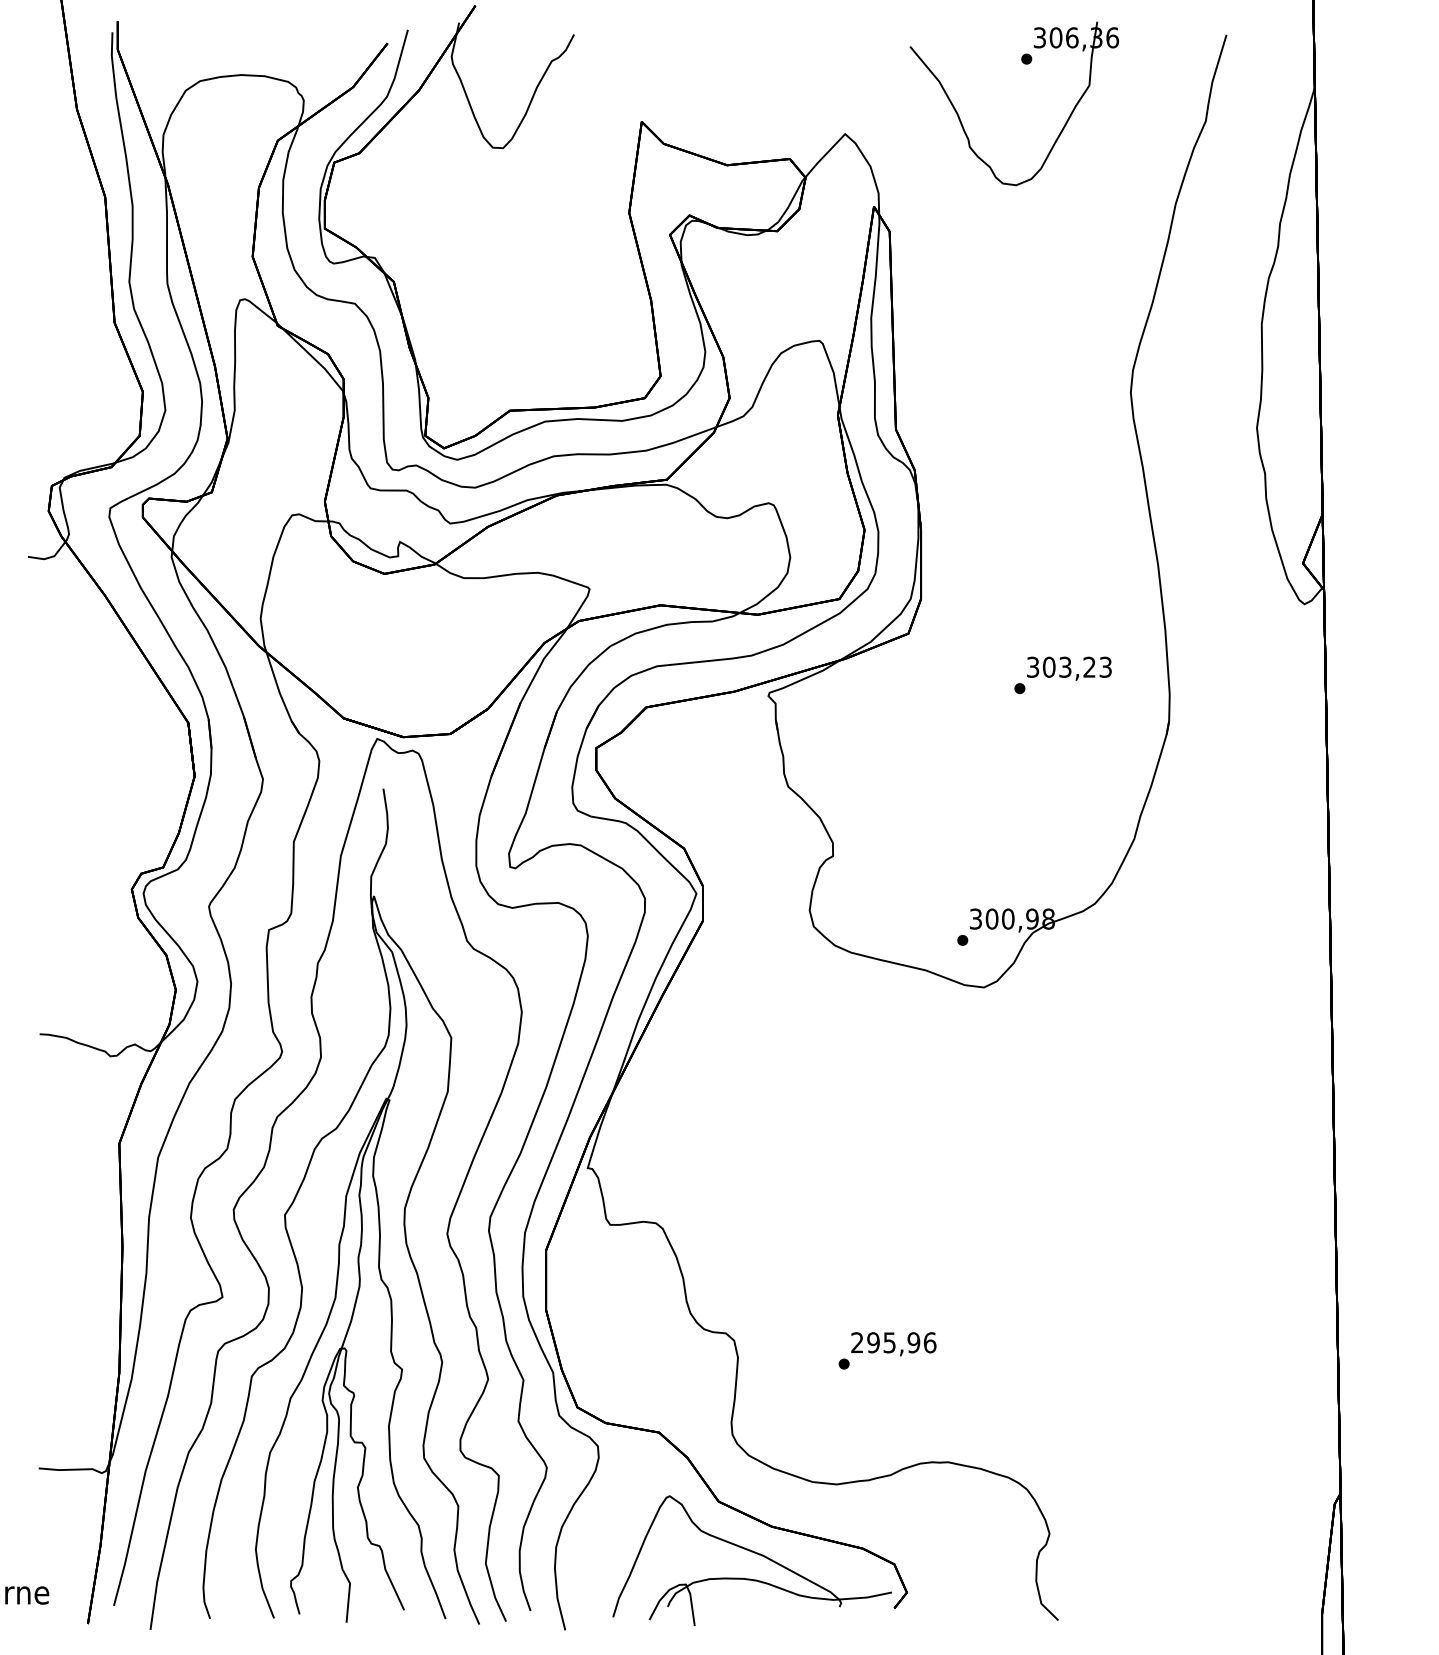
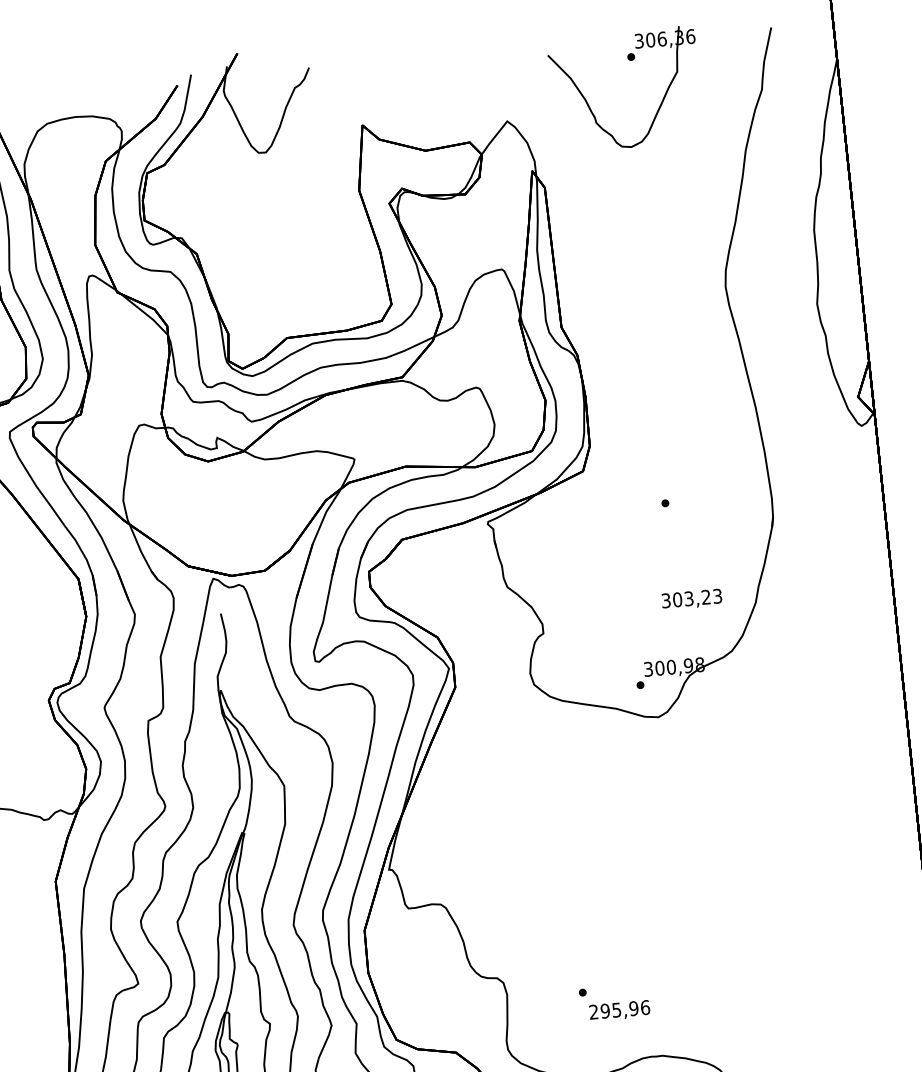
text: (1069, 668) -> (692, 599), moved
text: (893, 1344) -> (619, 1011), moved

